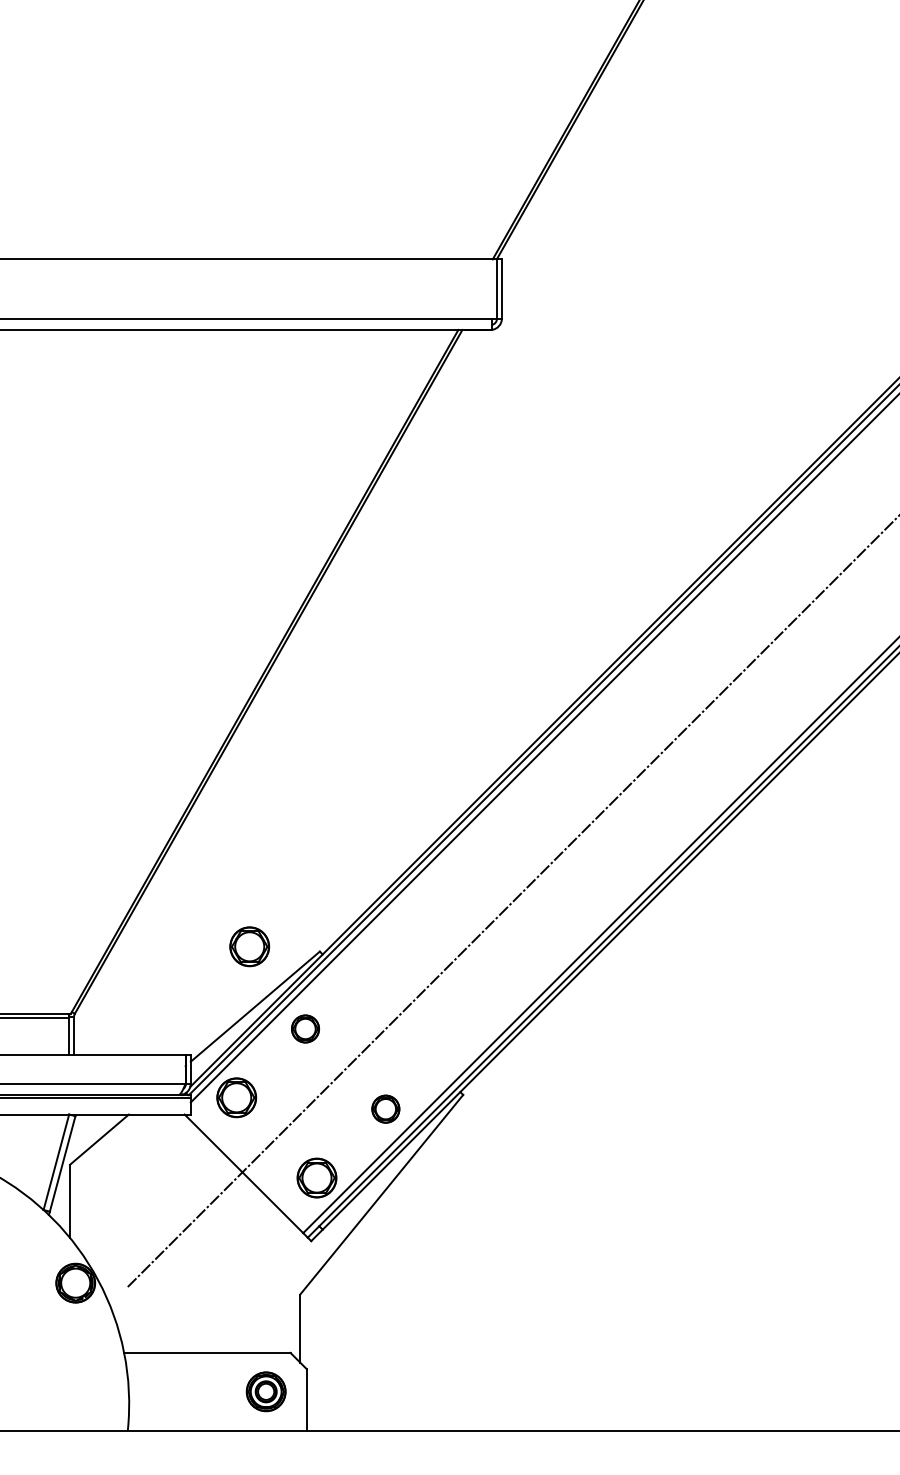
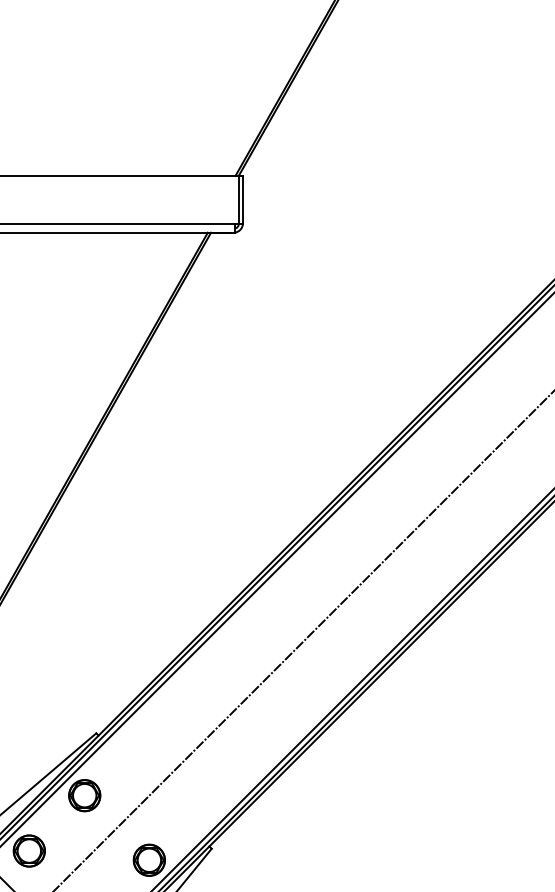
part: (249, 946) -> (39, 729), removed
part: (305, 1028) -> (84, 795), size x1.43
part: (385, 1108) -> (149, 859), size x1.43

